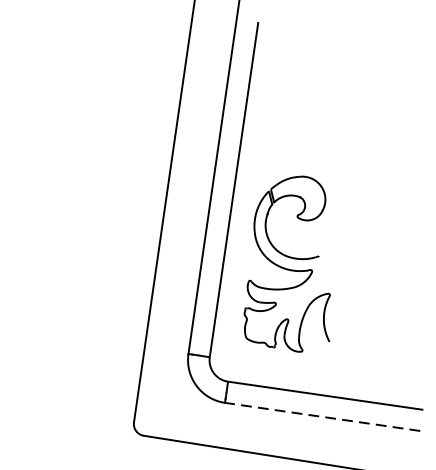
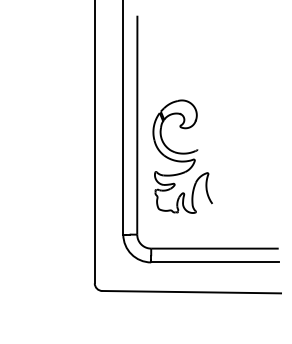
part: (294, 262) -> (182, 156), moved
line: (321, 416) -> (214, 262), dashed -> solid

